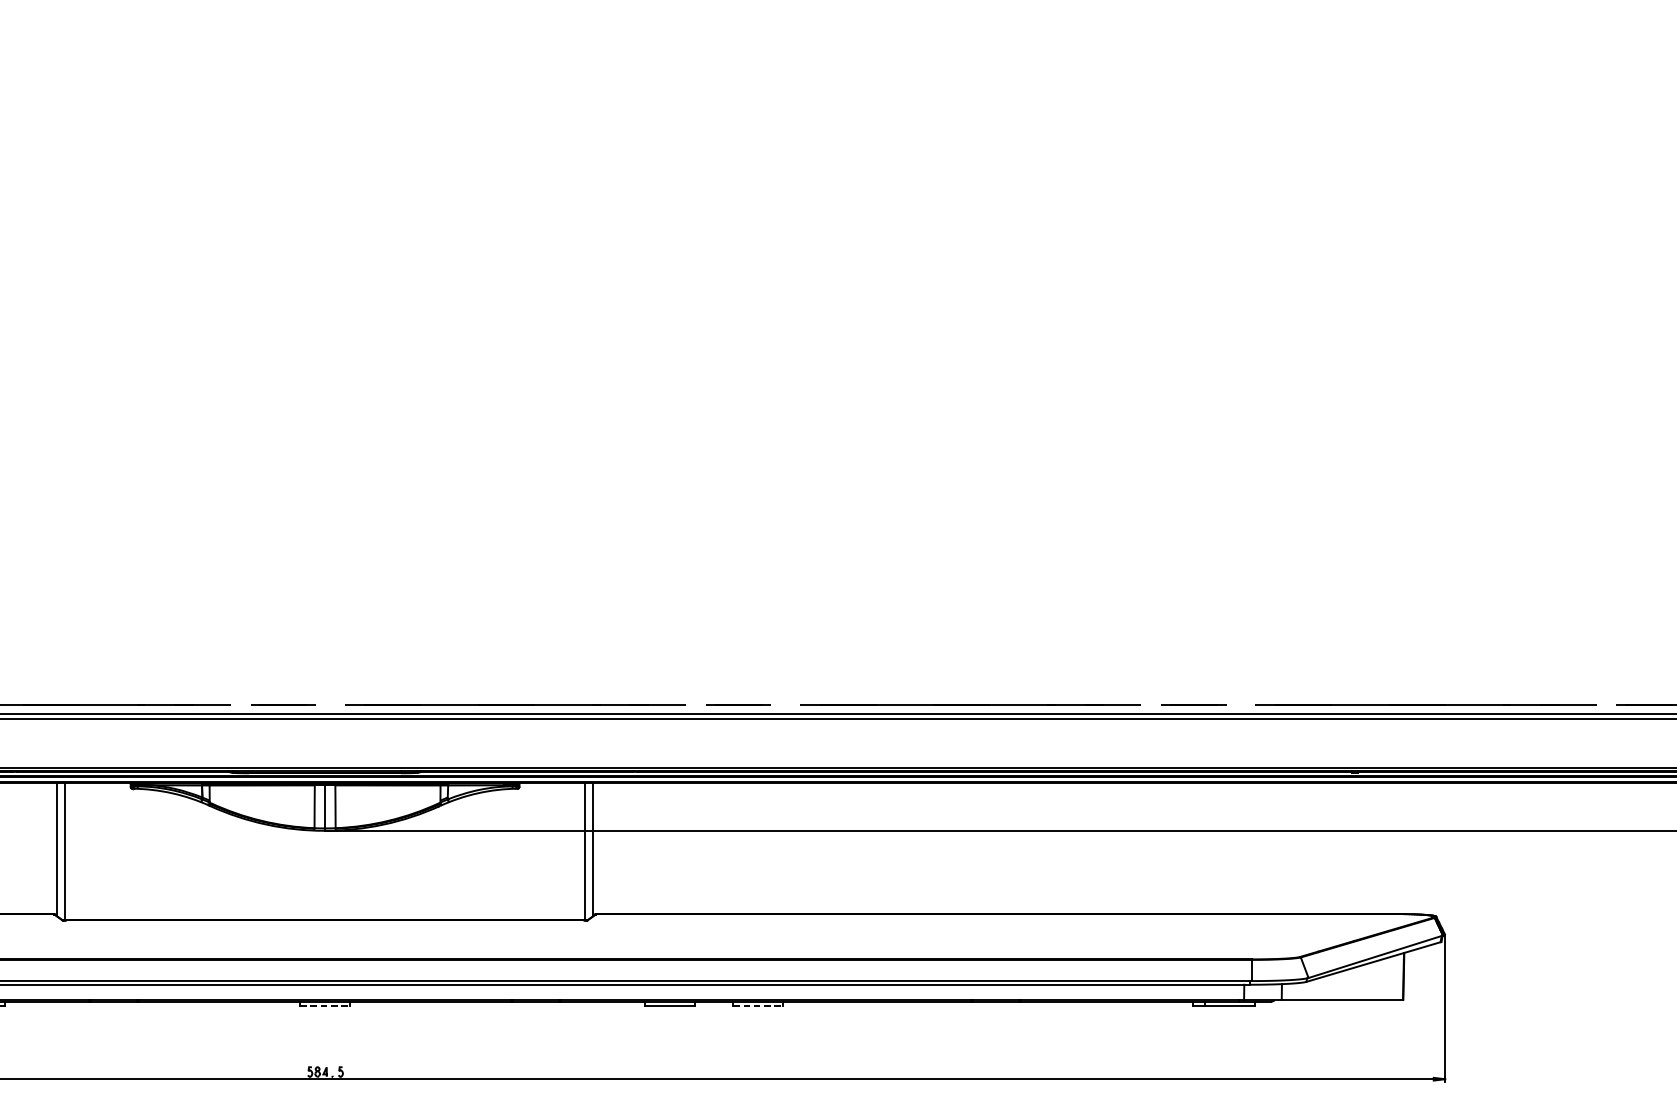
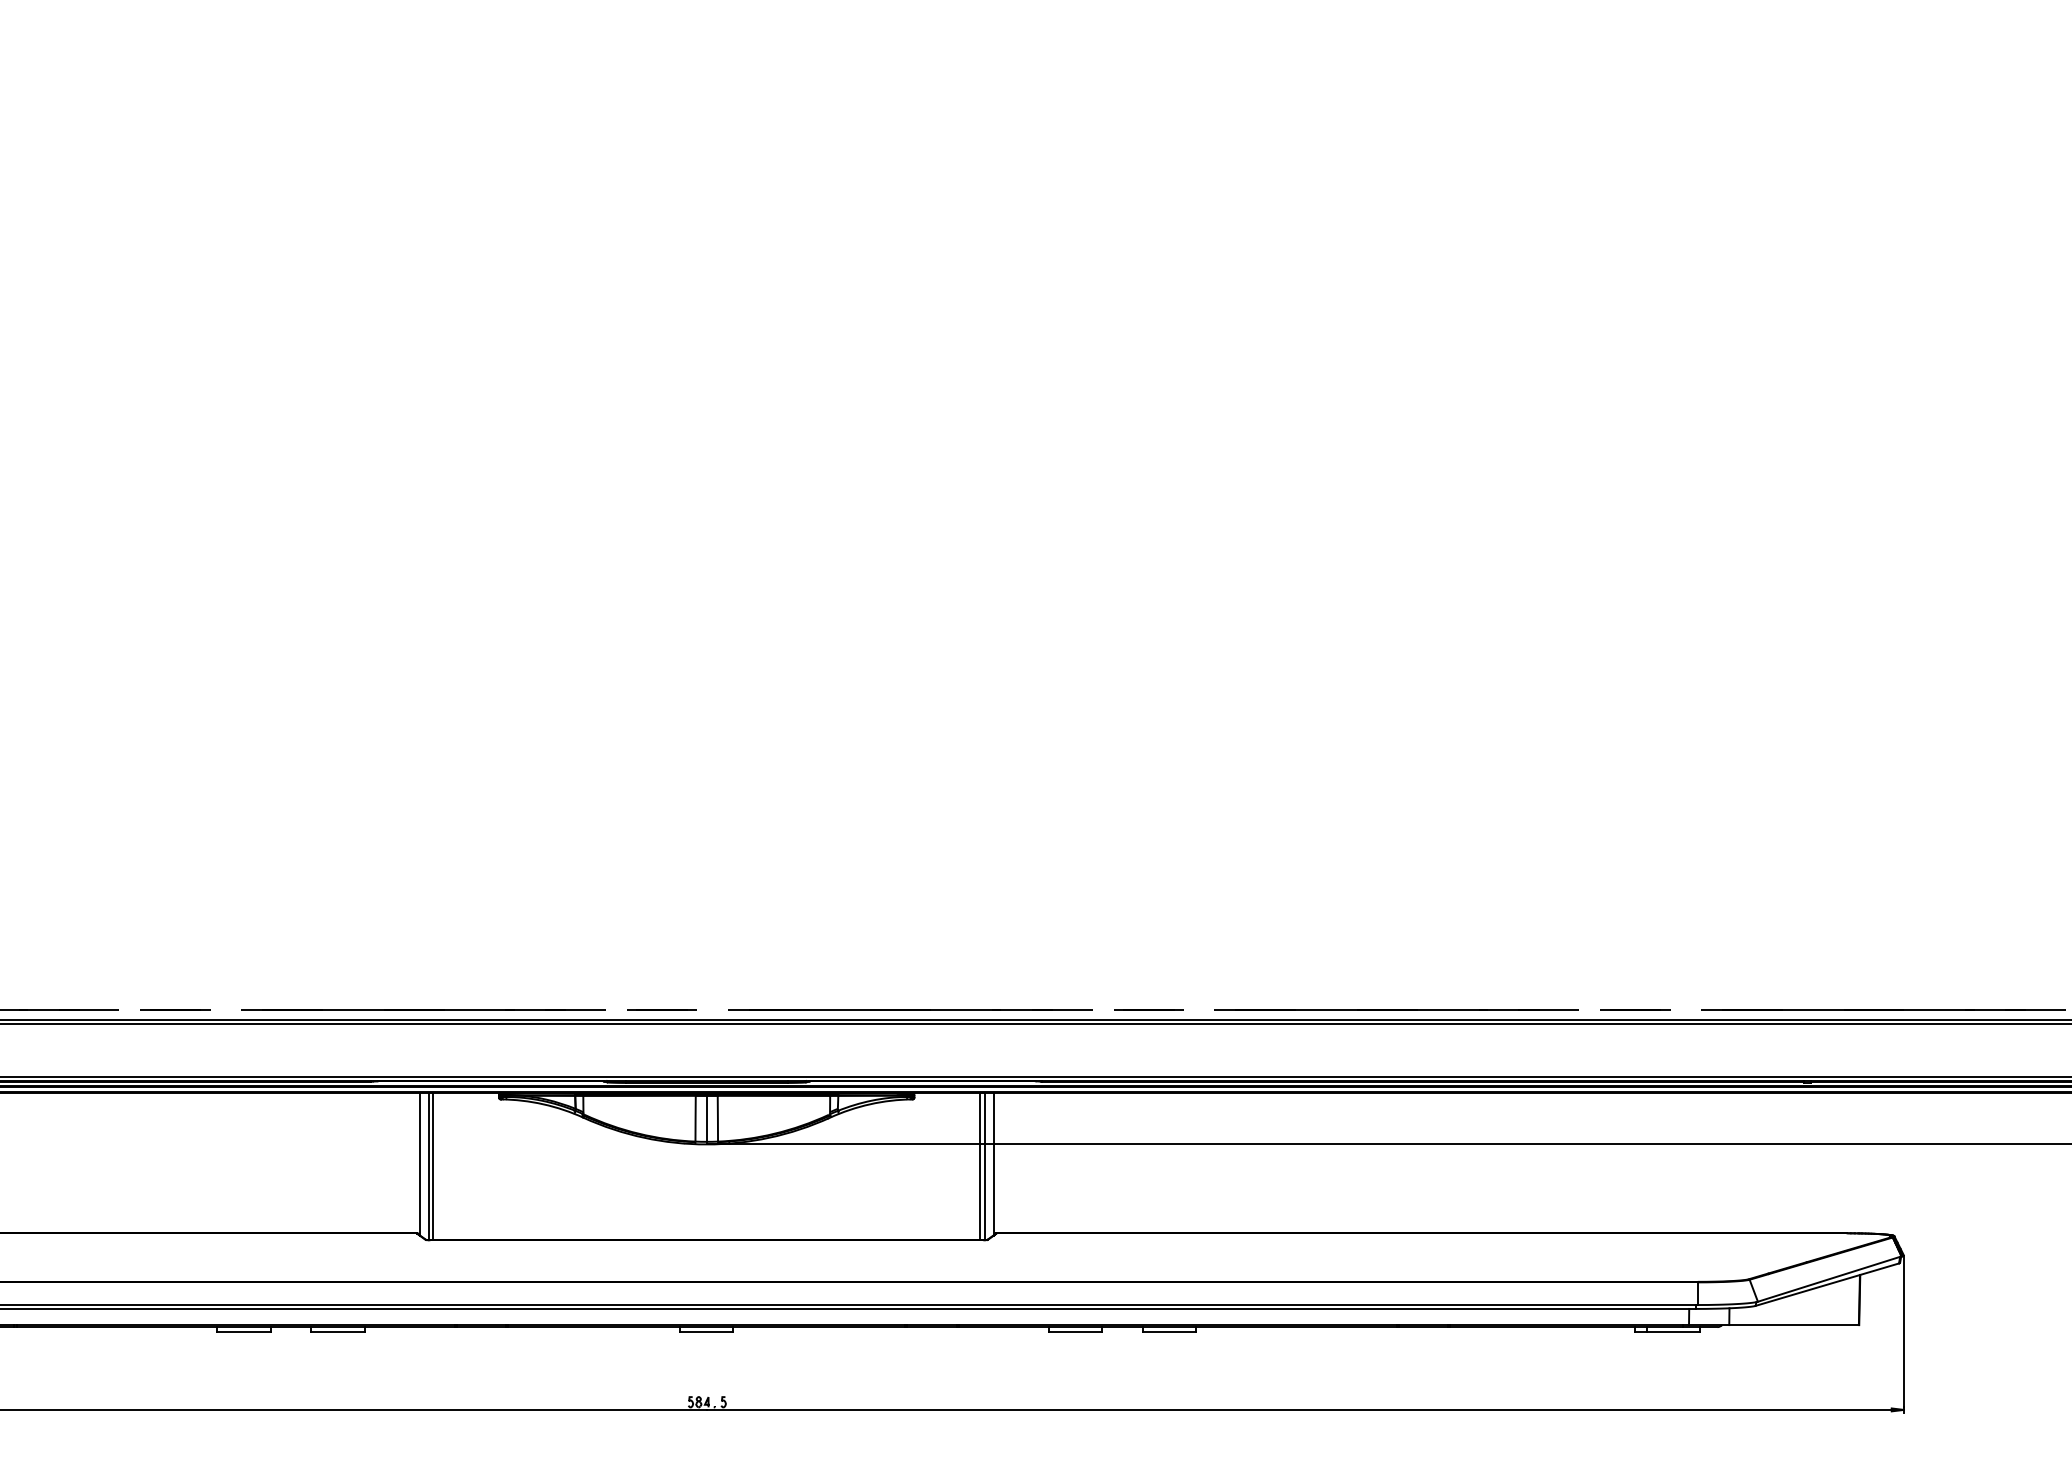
line: (69, 851) -> (433, 1166), added
line: (581, 851) -> (980, 1166), added
line: (324, 1006) -> (706, 1332), dashed -> solid
line: (758, 1006) -> (1169, 1332), dashed -> solid

